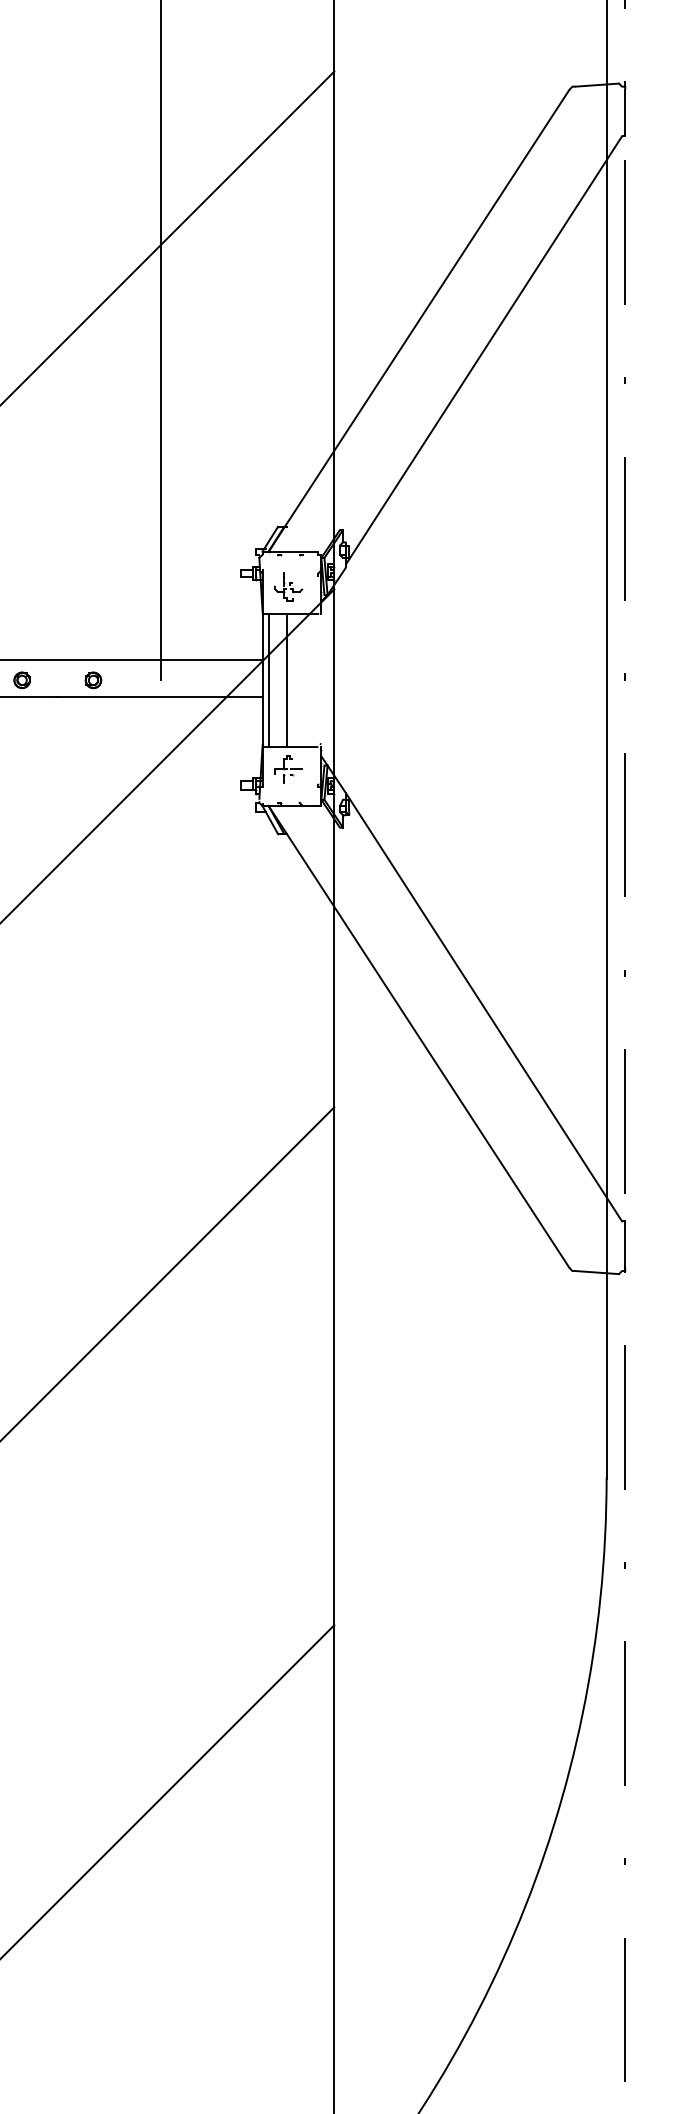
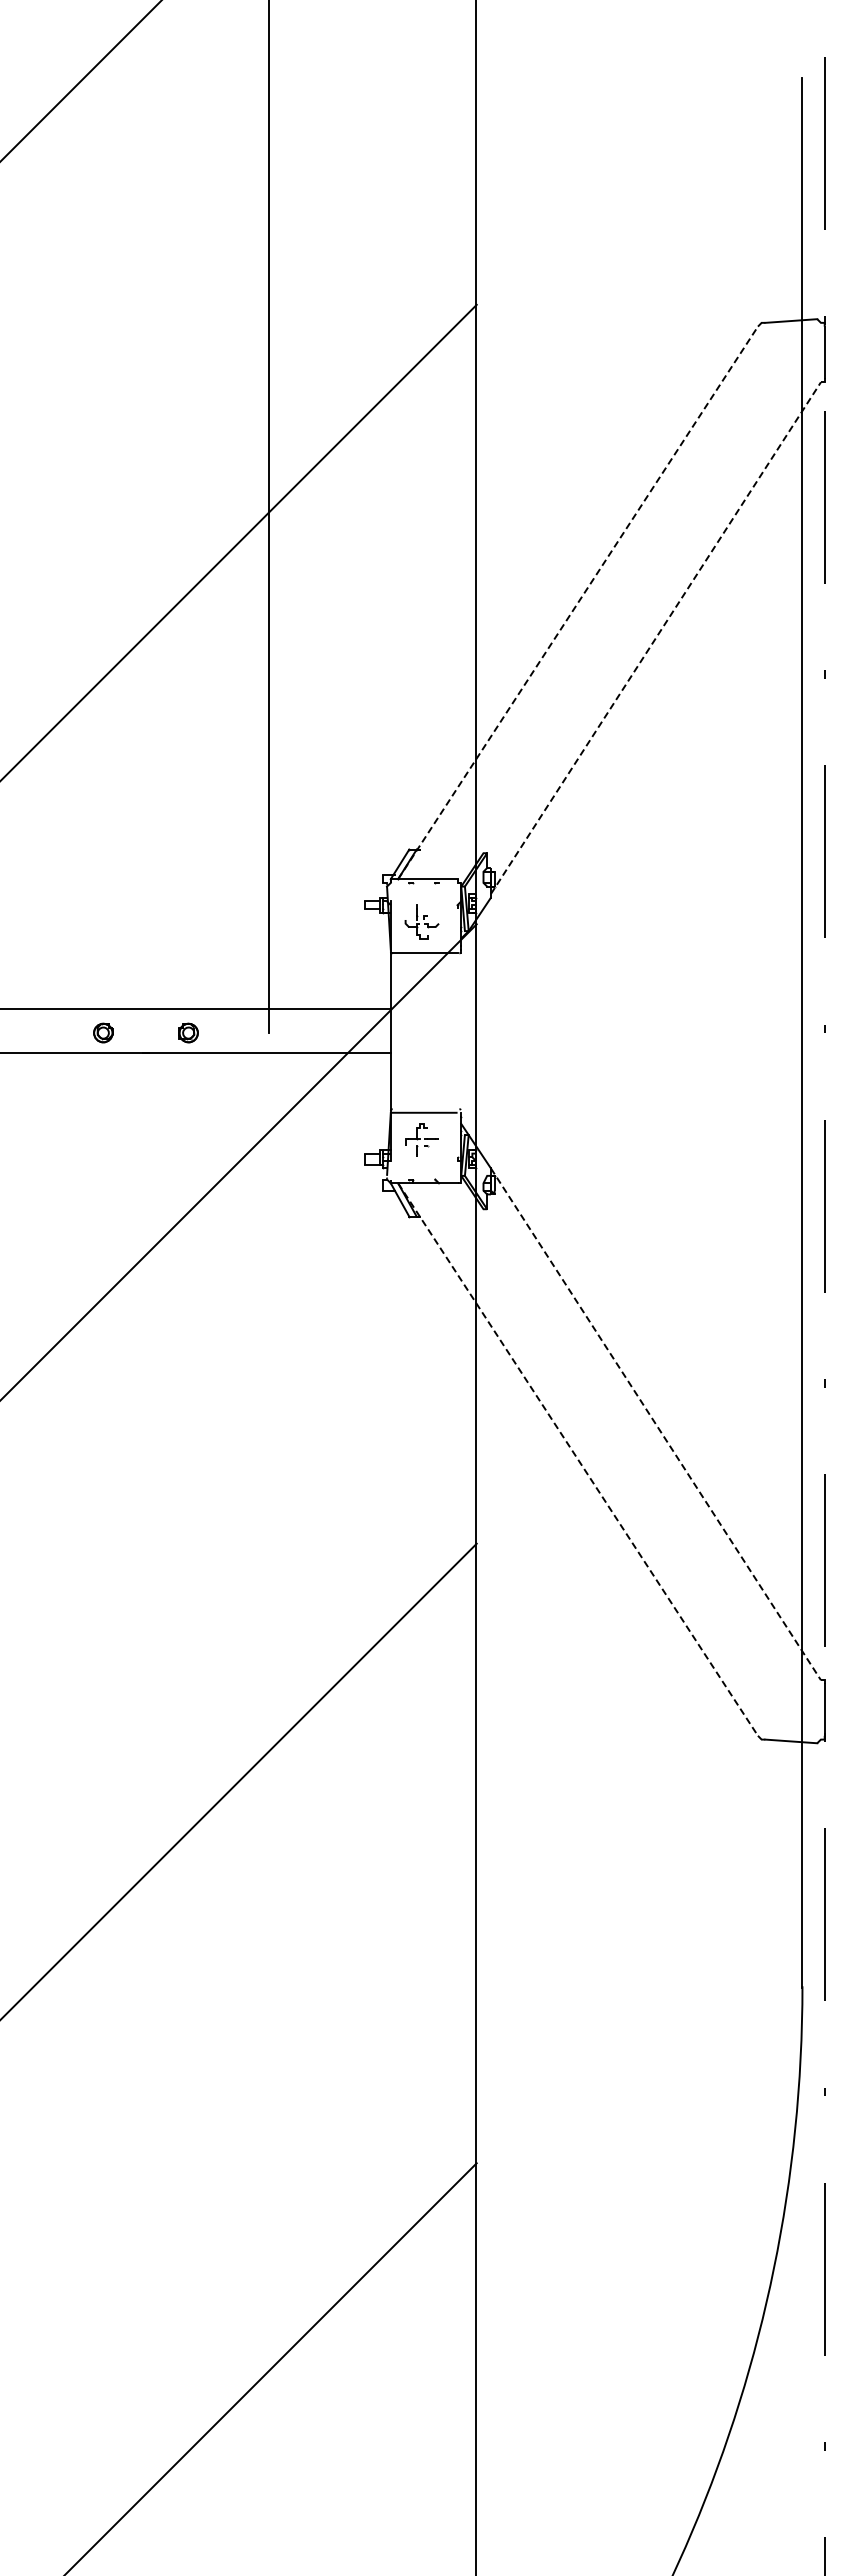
line: (419, 320) -> (578, 602), solid -> dashed
line: (484, 349) -> (656, 637), solid -> dashed
line: (268, 679) -> (398, 1032), removed
line: (287, 679) -> (420, 1032), removed
line: (484, 1007) -> (656, 1424), solid -> dashed
line: (419, 1036) -> (578, 1459), solid -> dashed

